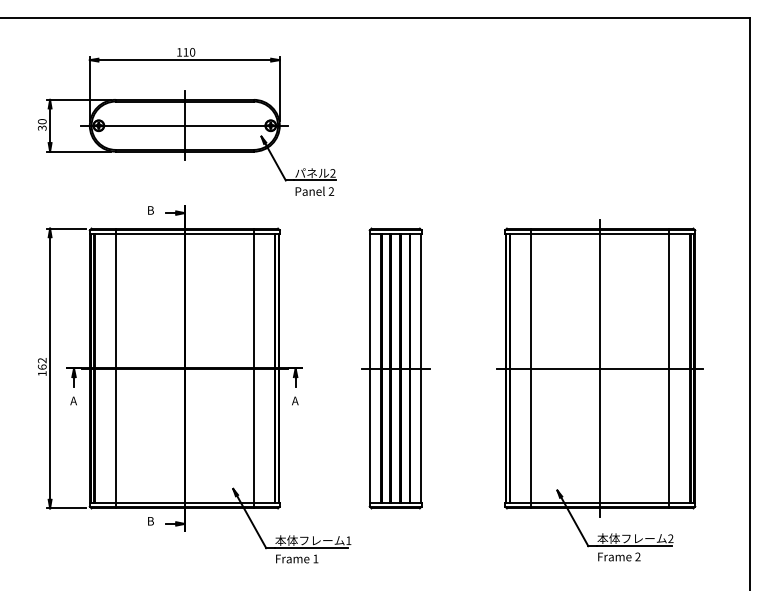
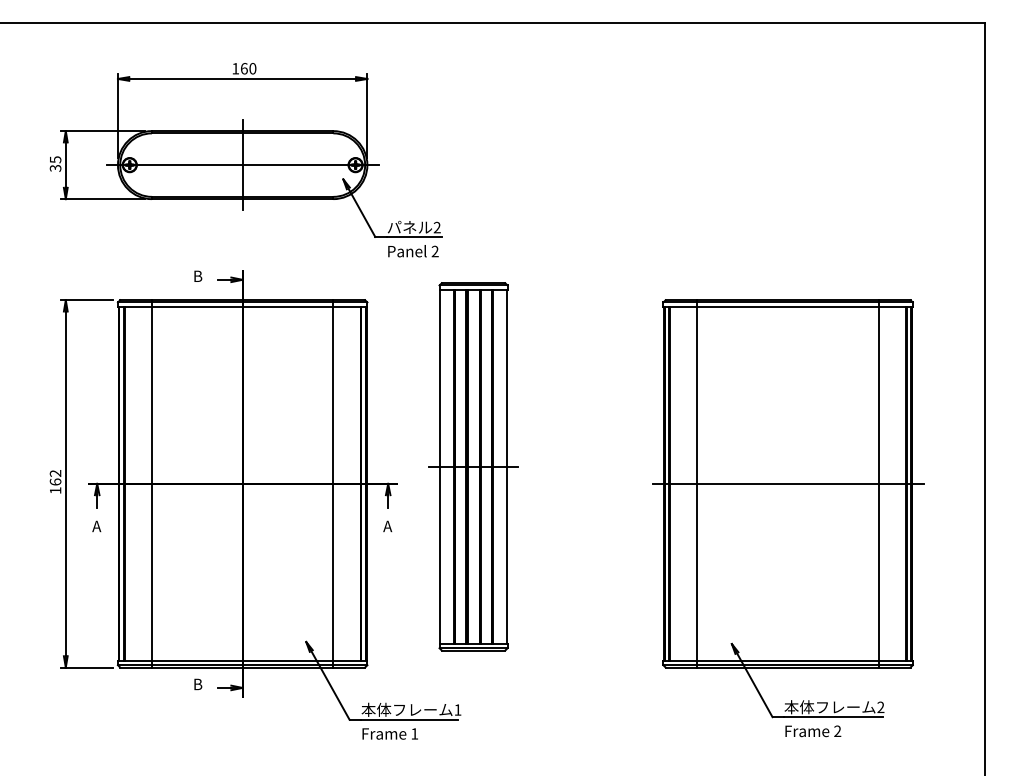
text: (186, 52) -> (244, 68), 110 -> 160
text: (42, 121) -> (55, 159), 30 -> 35
part: (395, 368) -> (473, 466), moved
line: (600, 368) -> (788, 483), removed

